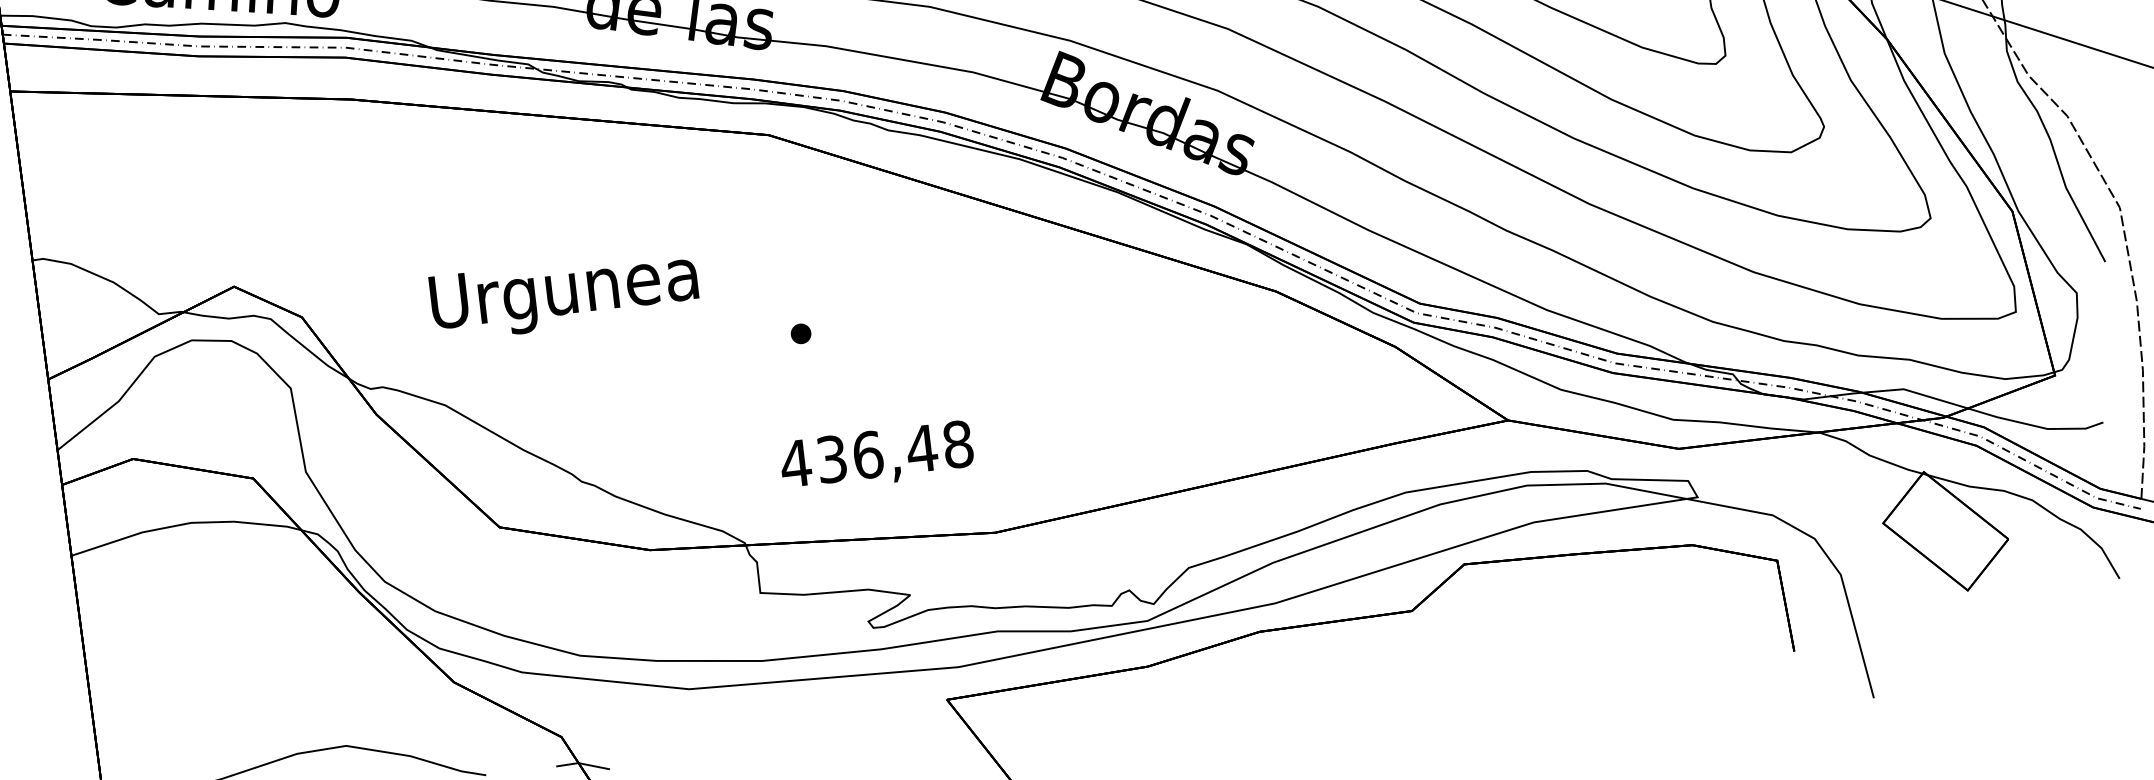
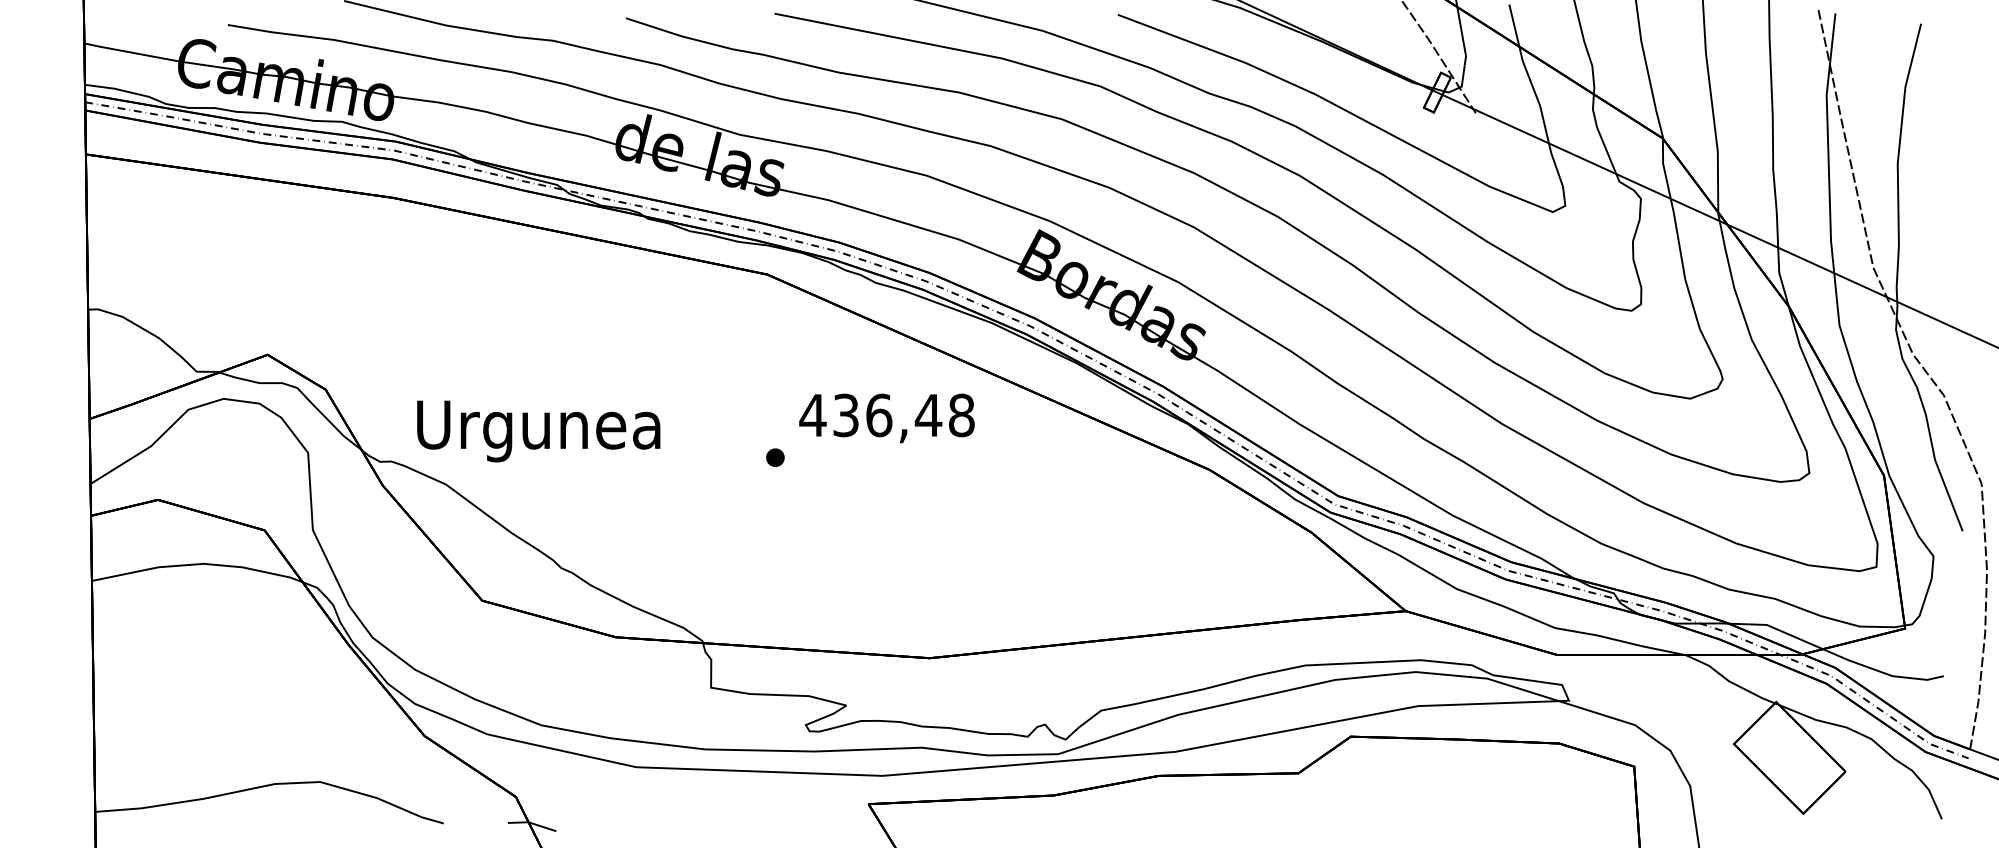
text: (564, 295) -> (538, 431), moved
text: (876, 457) -> (886, 418), moved

